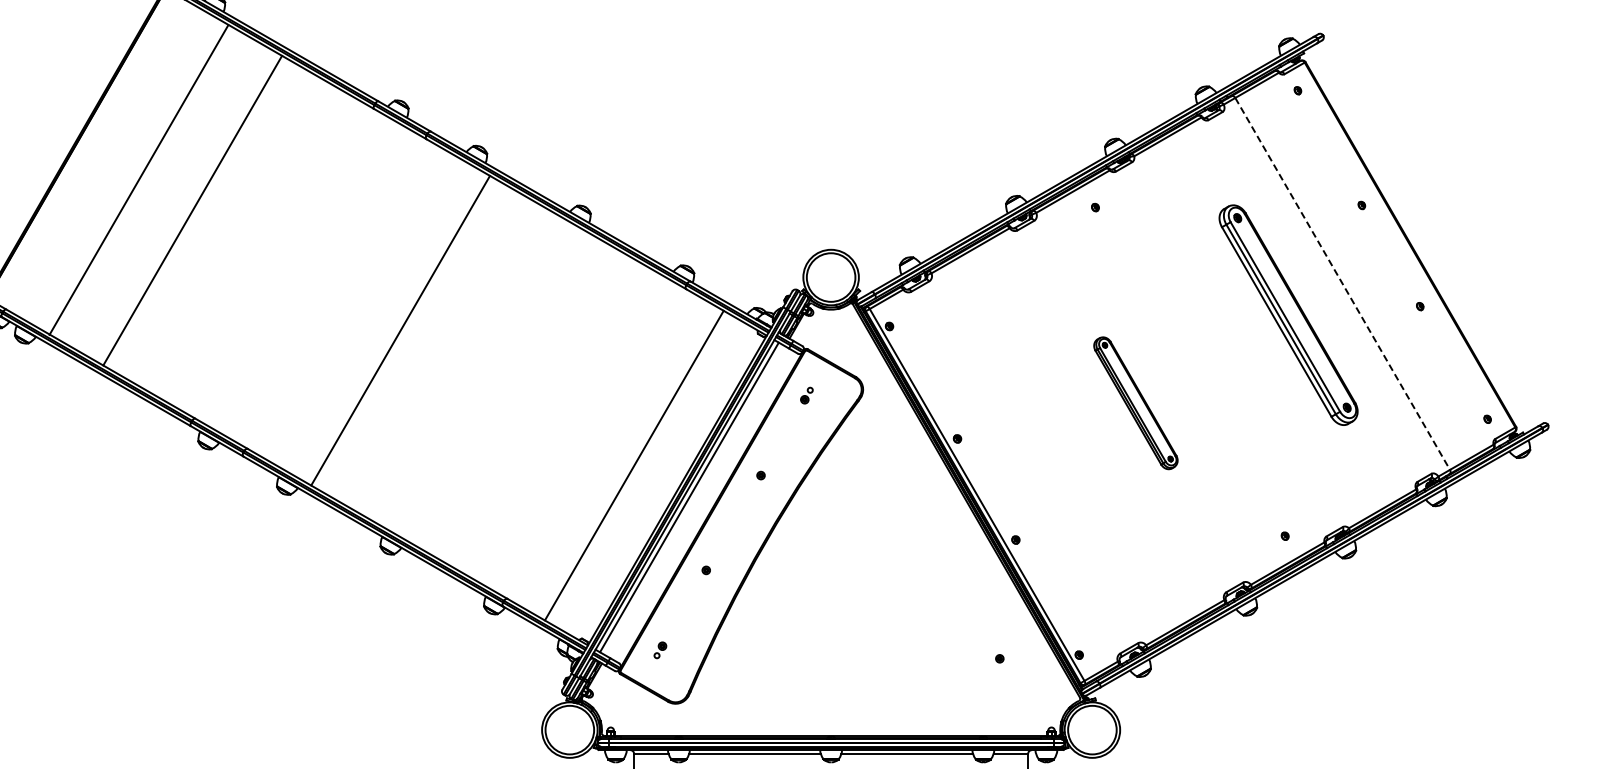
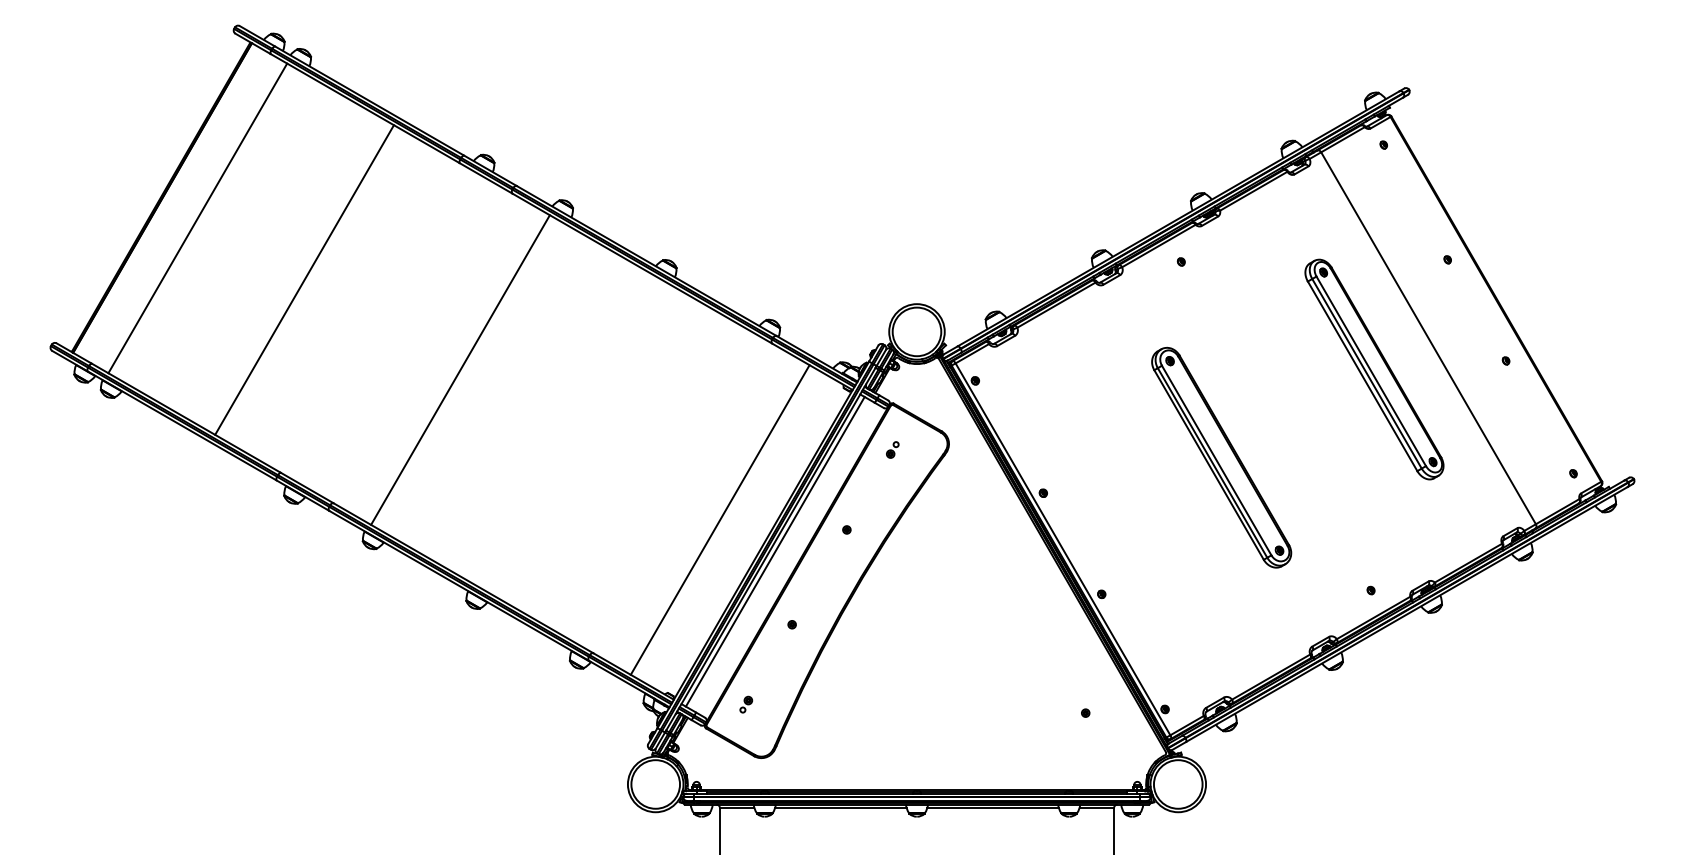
line: (138, 180) -> (197, 218), moved
line: (192, 210) -> (304, 279), moved
line: (1342, 284) -> (1428, 338), dashed -> solid
line: (400, 330) -> (460, 369), moved
part: (1135, 403) -> (1221, 457), size x1.67

